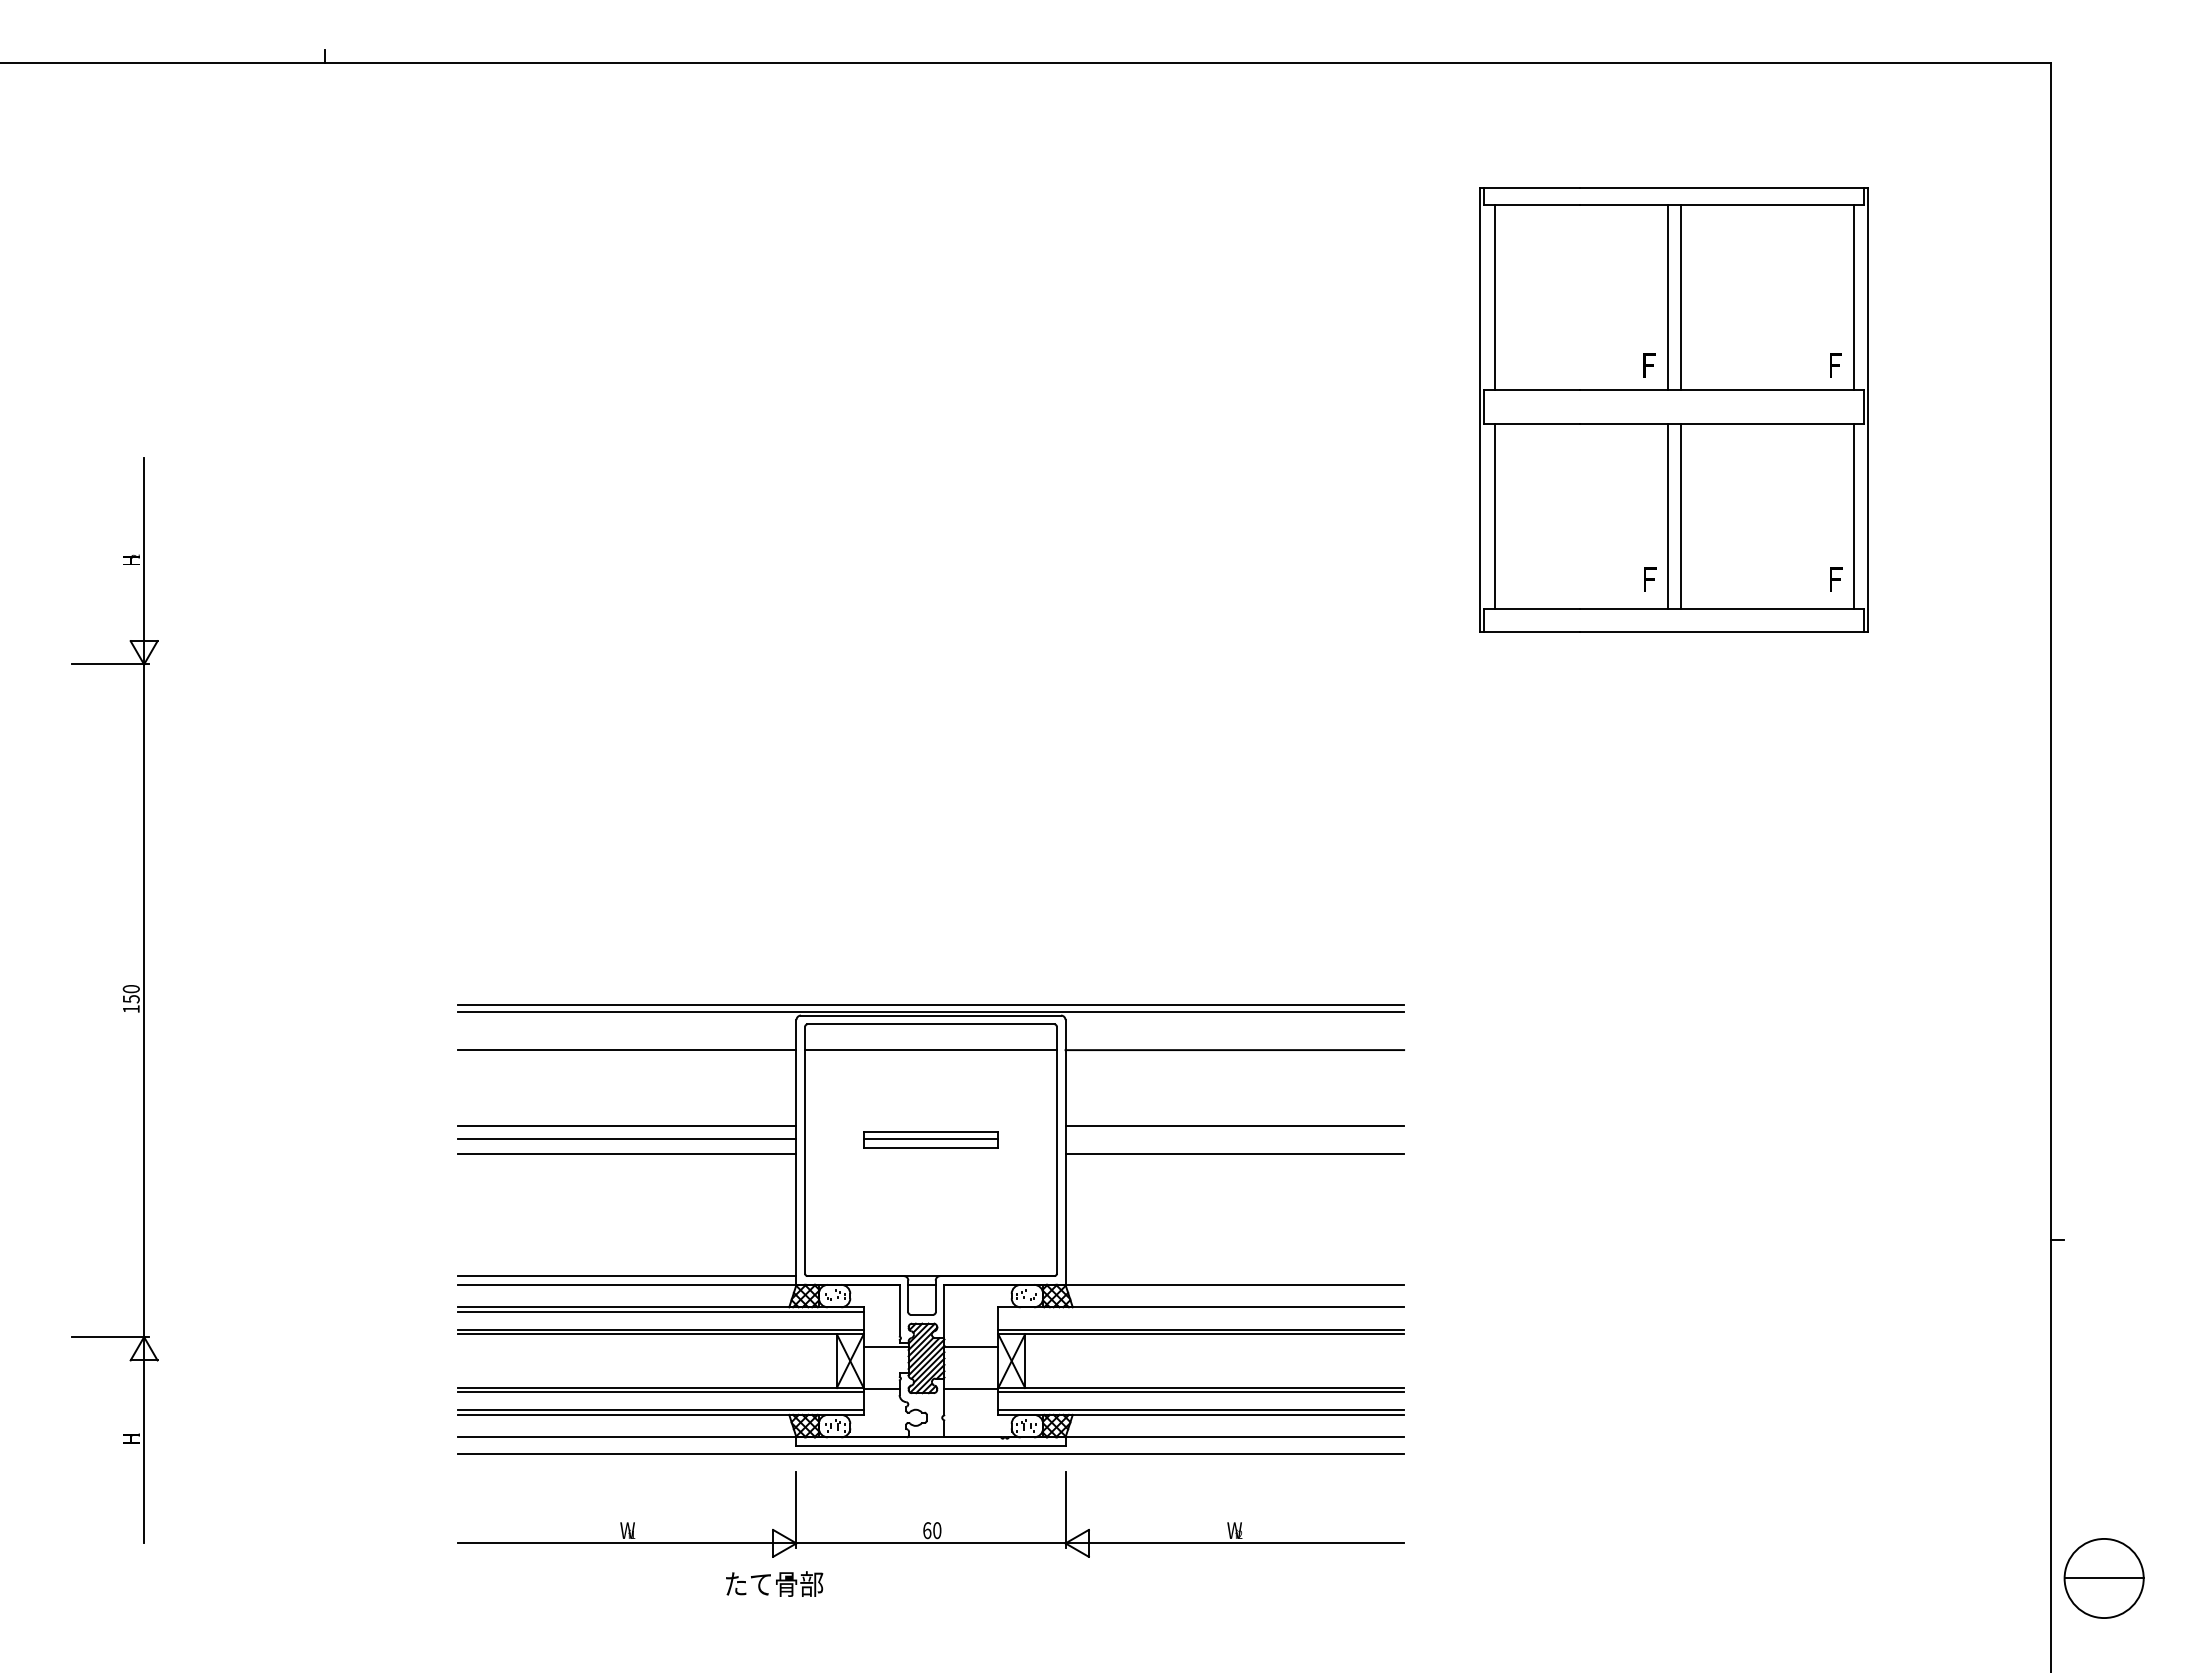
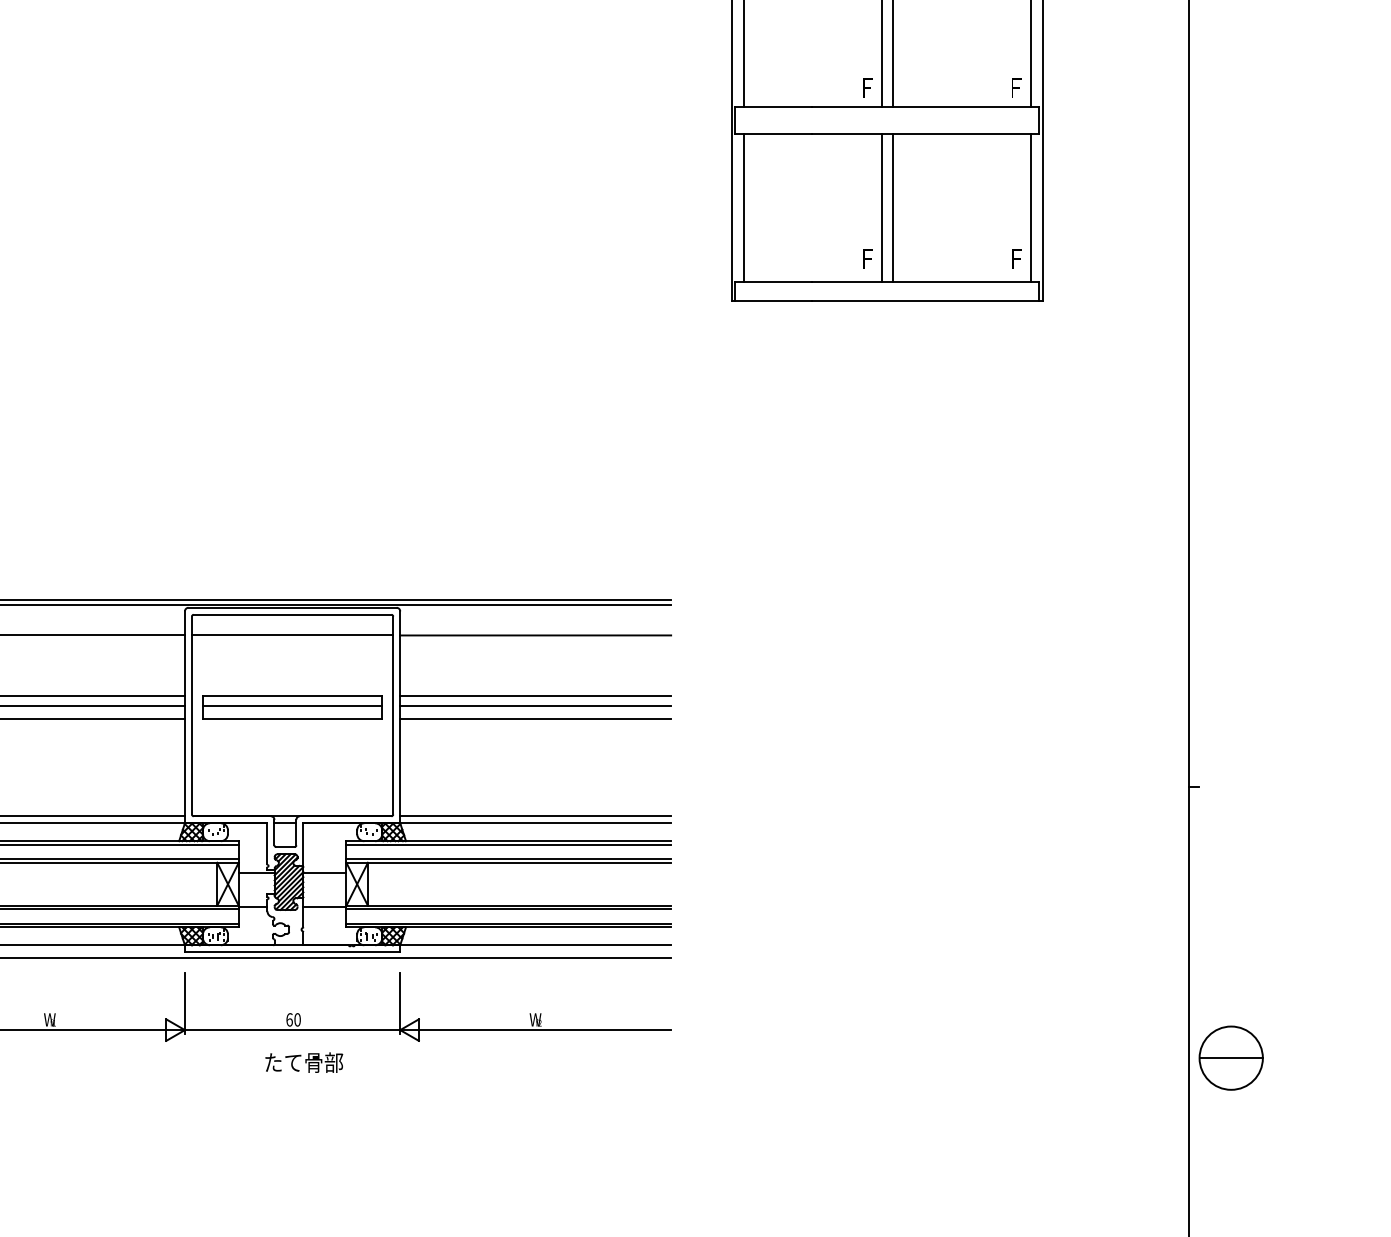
line: (1234, 1138) -> (535, 706), added
part: (930, 1139) -> (292, 706), size x1.67
line: (1234, 1276) -> (535, 816), added
line: (1201, 1311) -> (509, 844), added
text: (774, 1583) -> (304, 1062), moved

